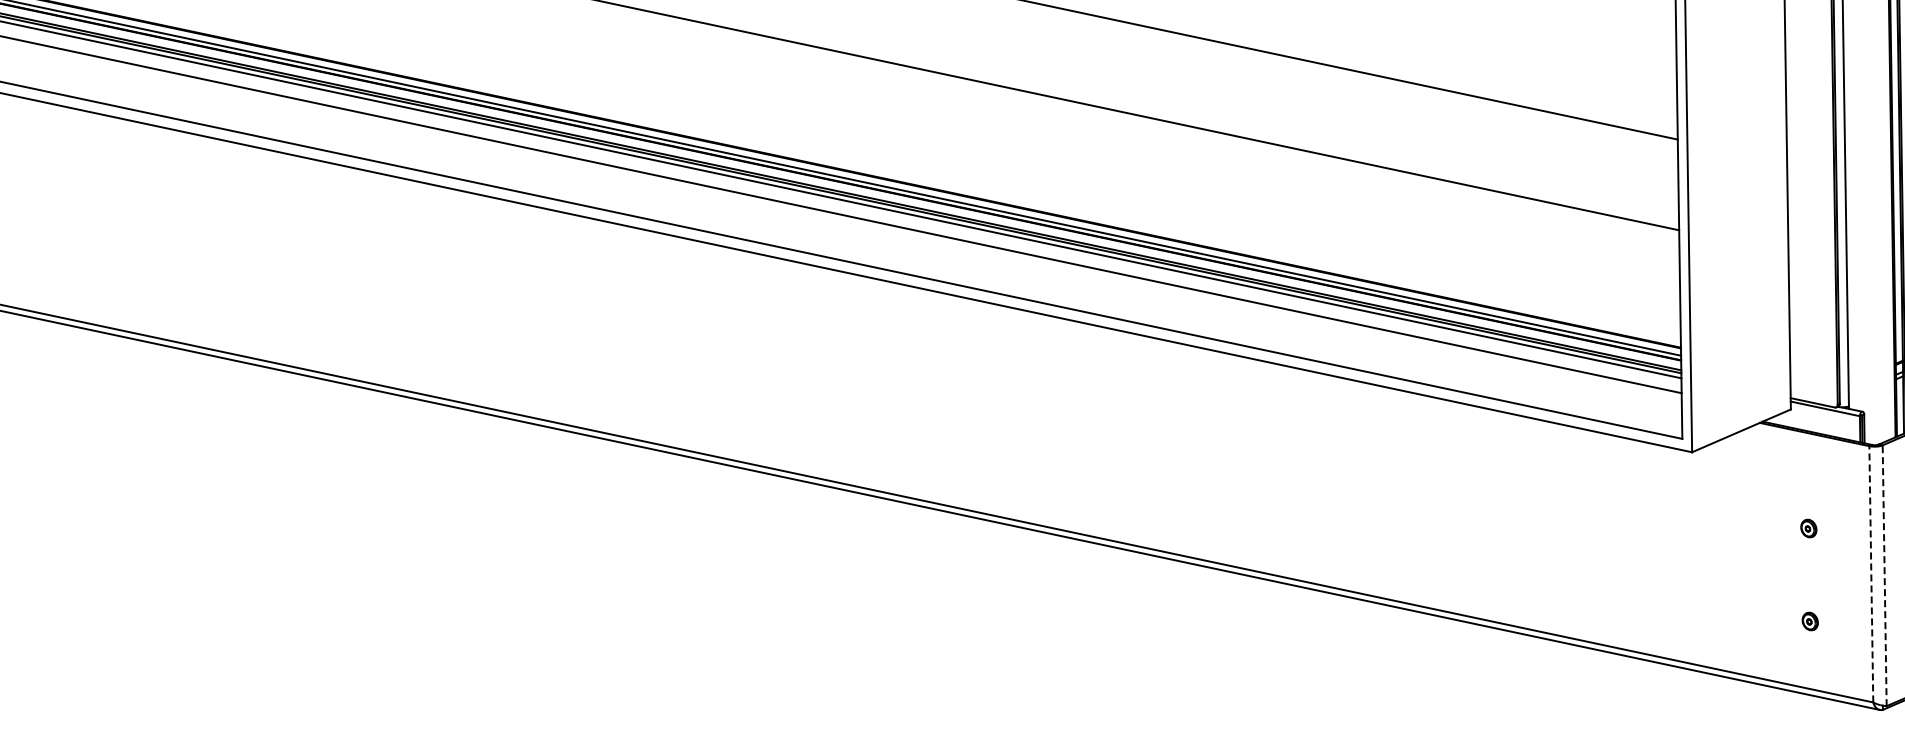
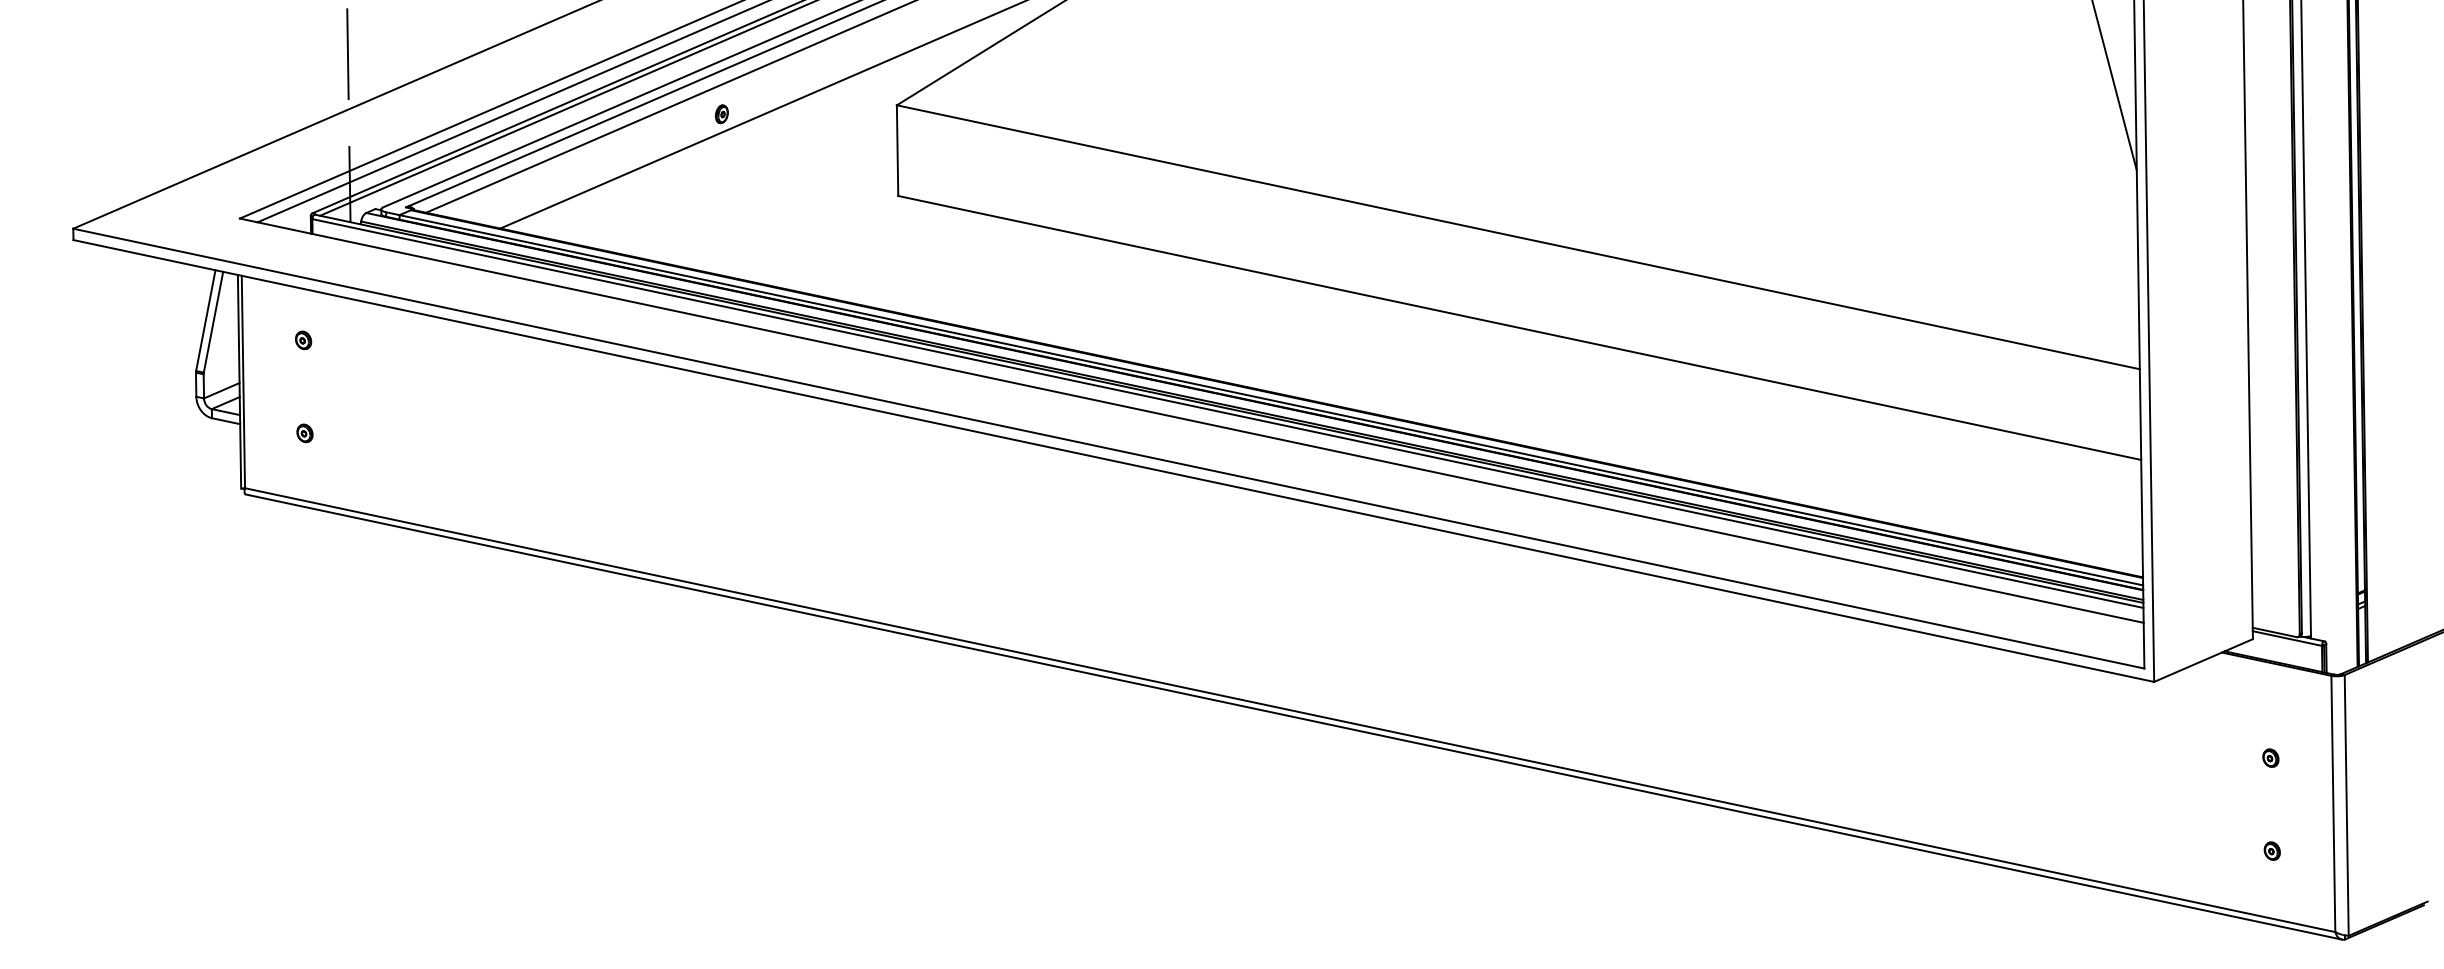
line: (1871, 573) -> (2333, 803), dashed -> solid
line: (1884, 574) -> (2346, 804), dashed -> solid

